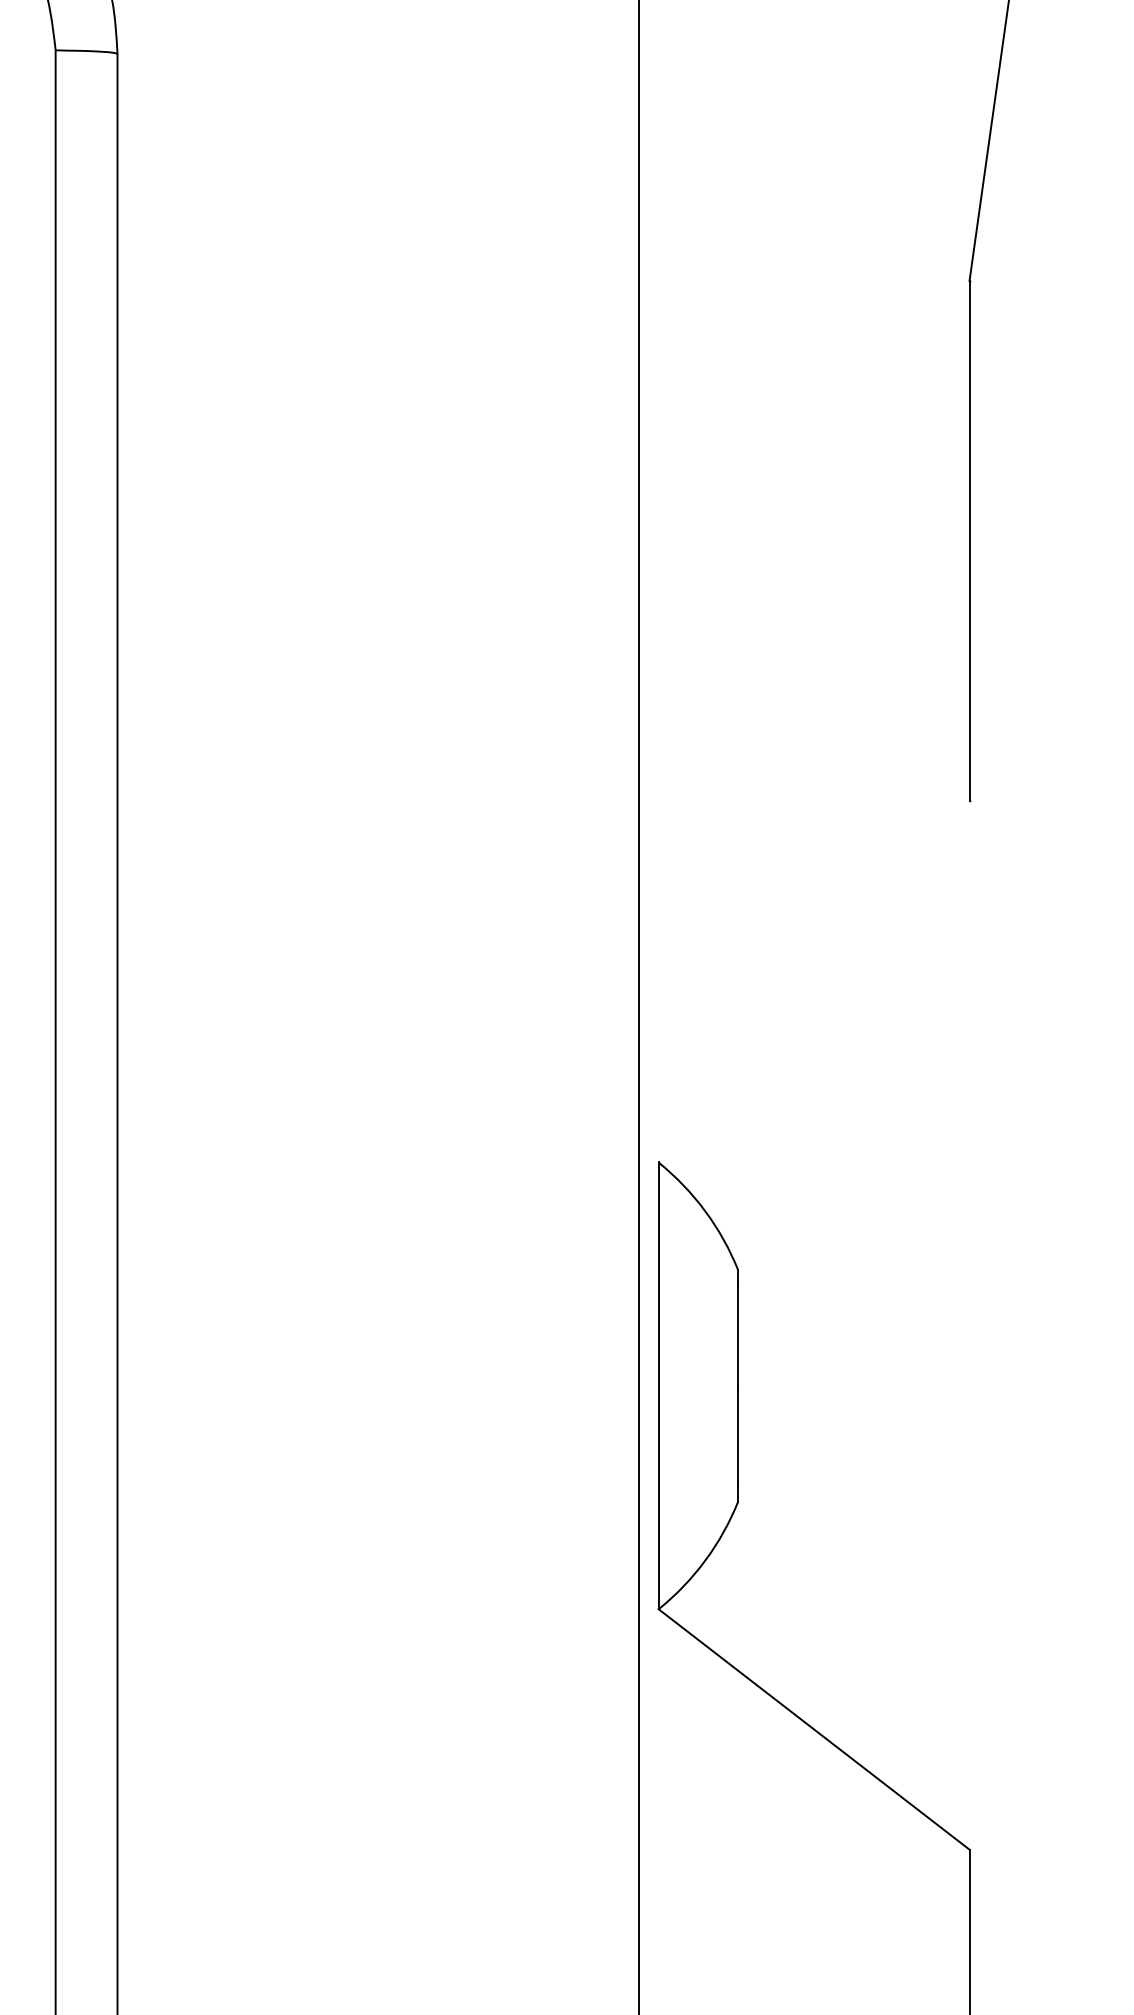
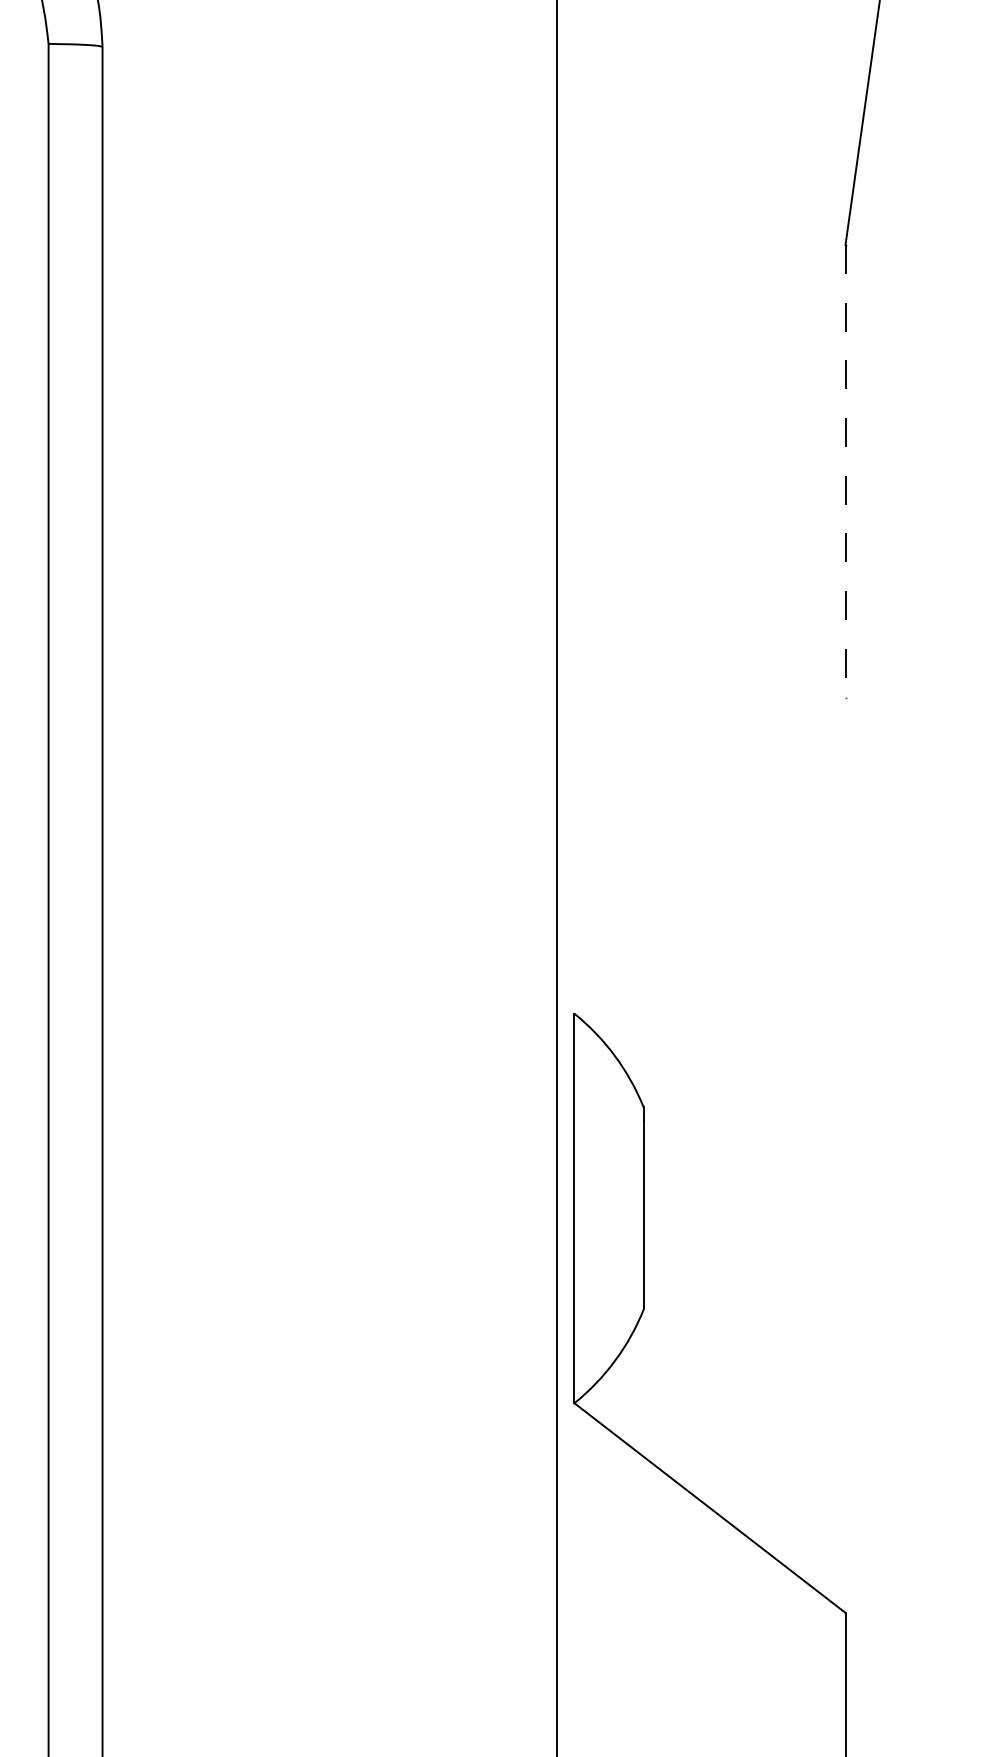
line: (969, 540) -> (845, 471), solid -> dashed

